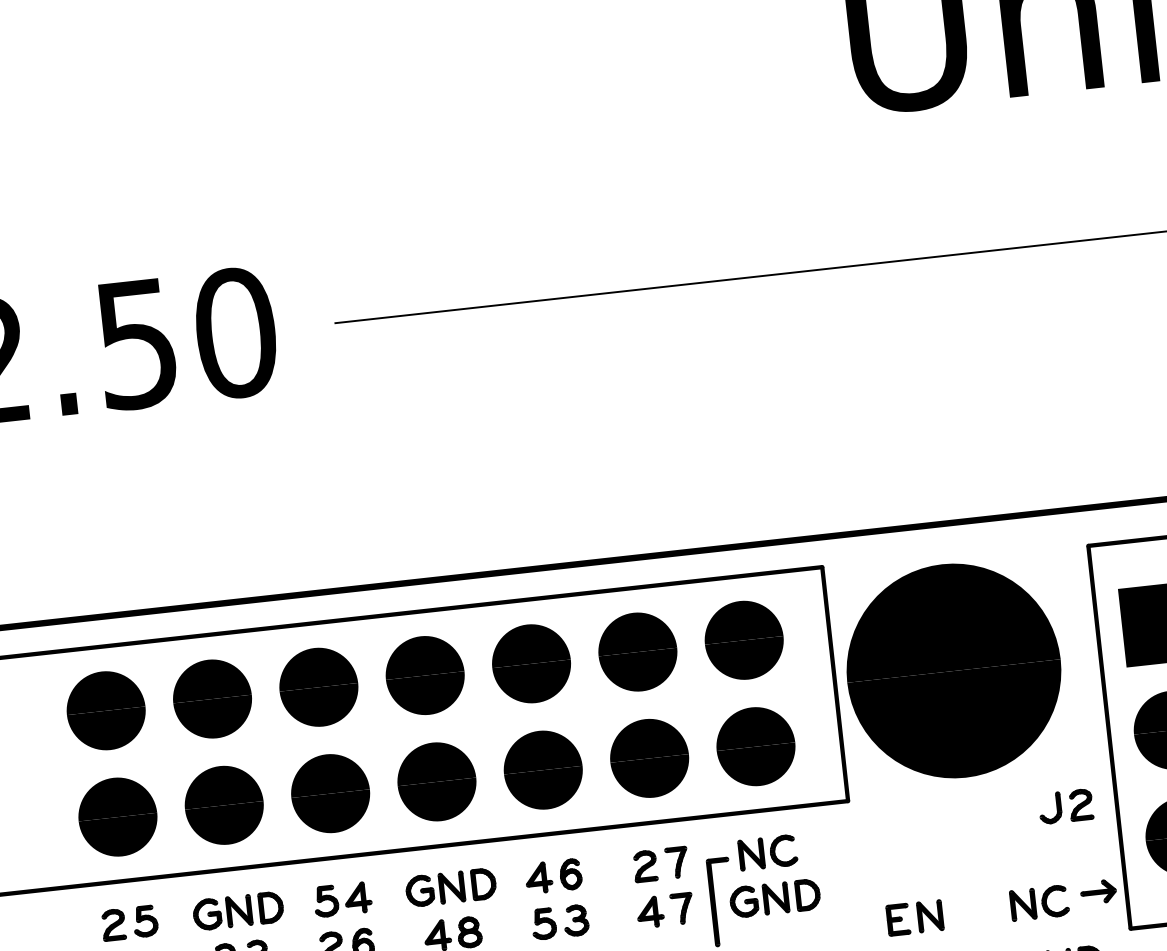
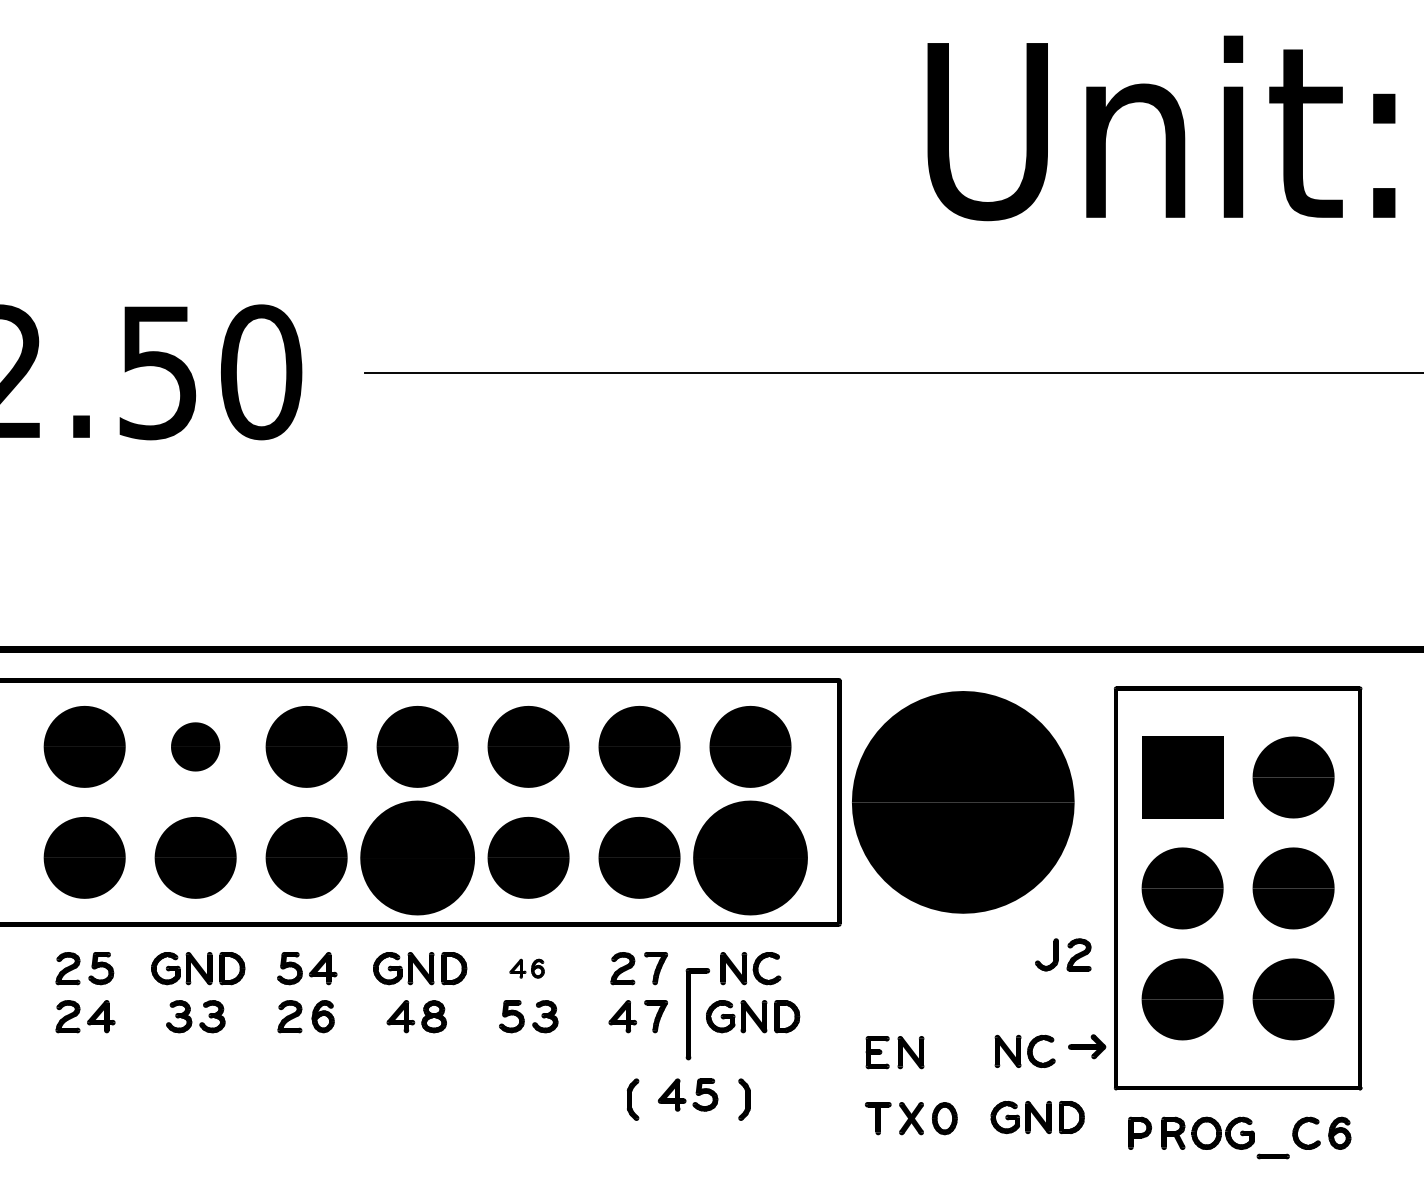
part: (212, 698) -> (195, 746), size x0.6
part: (755, 746) -> (750, 857), size x1.4
part: (436, 781) -> (417, 857), size x1.4
part: (553, 876) -> (526, 968), size x0.6

